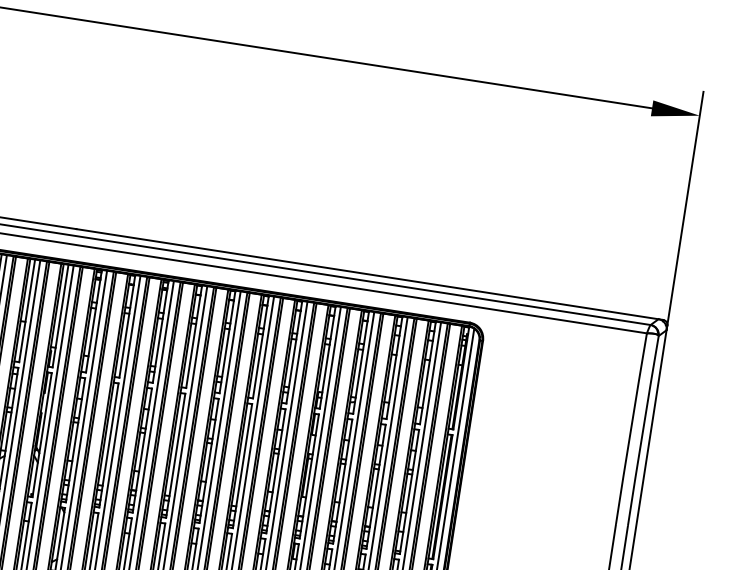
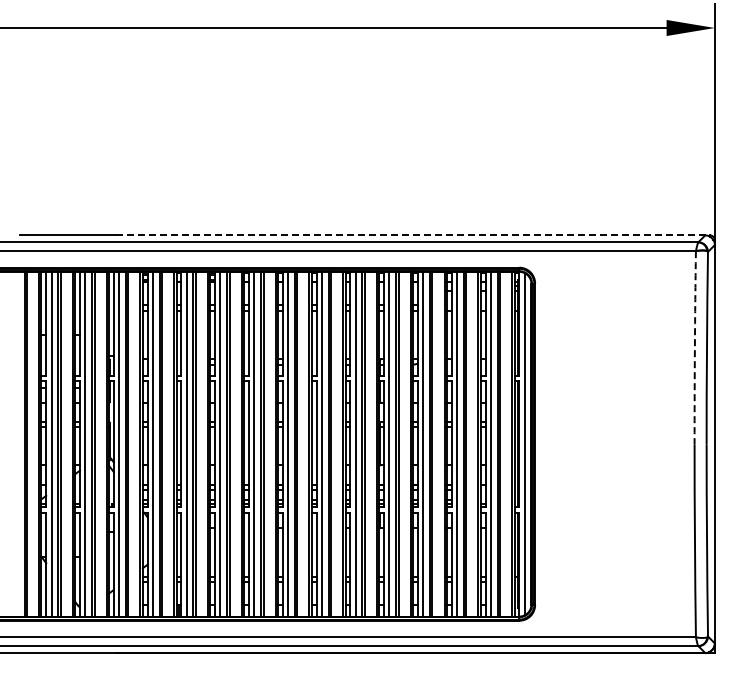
line: (370, 274) -> (413, 235), solid -> dashed
arc: (630, 428) -> (694, 347), solid -> dashed

